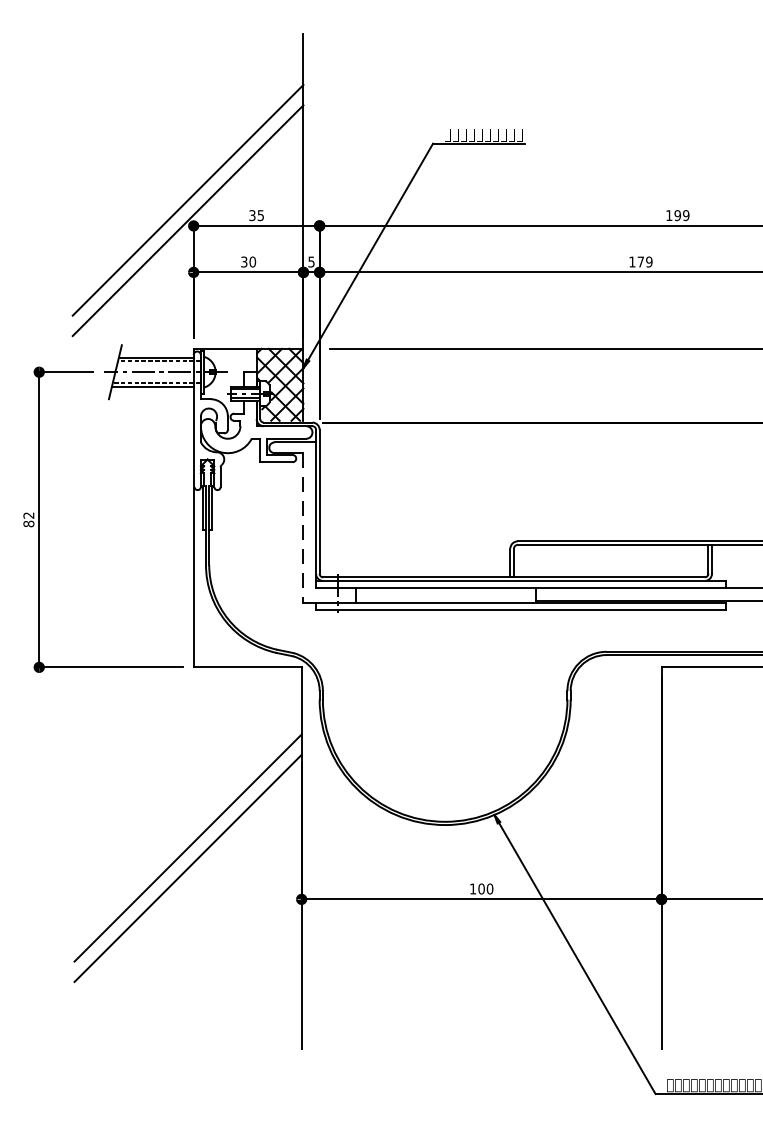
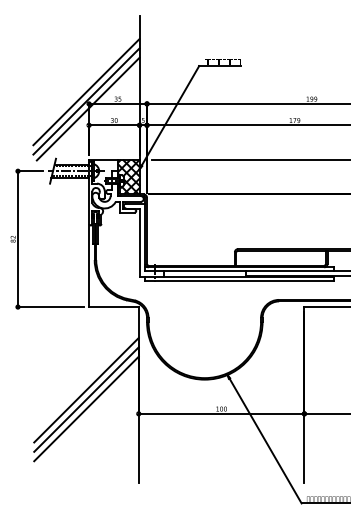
line: (190, 235) -> (87, 108), added
line: (303, 529) -> (139, 243), dashed -> solid
line: (188, 887) -> (86, 408), added

